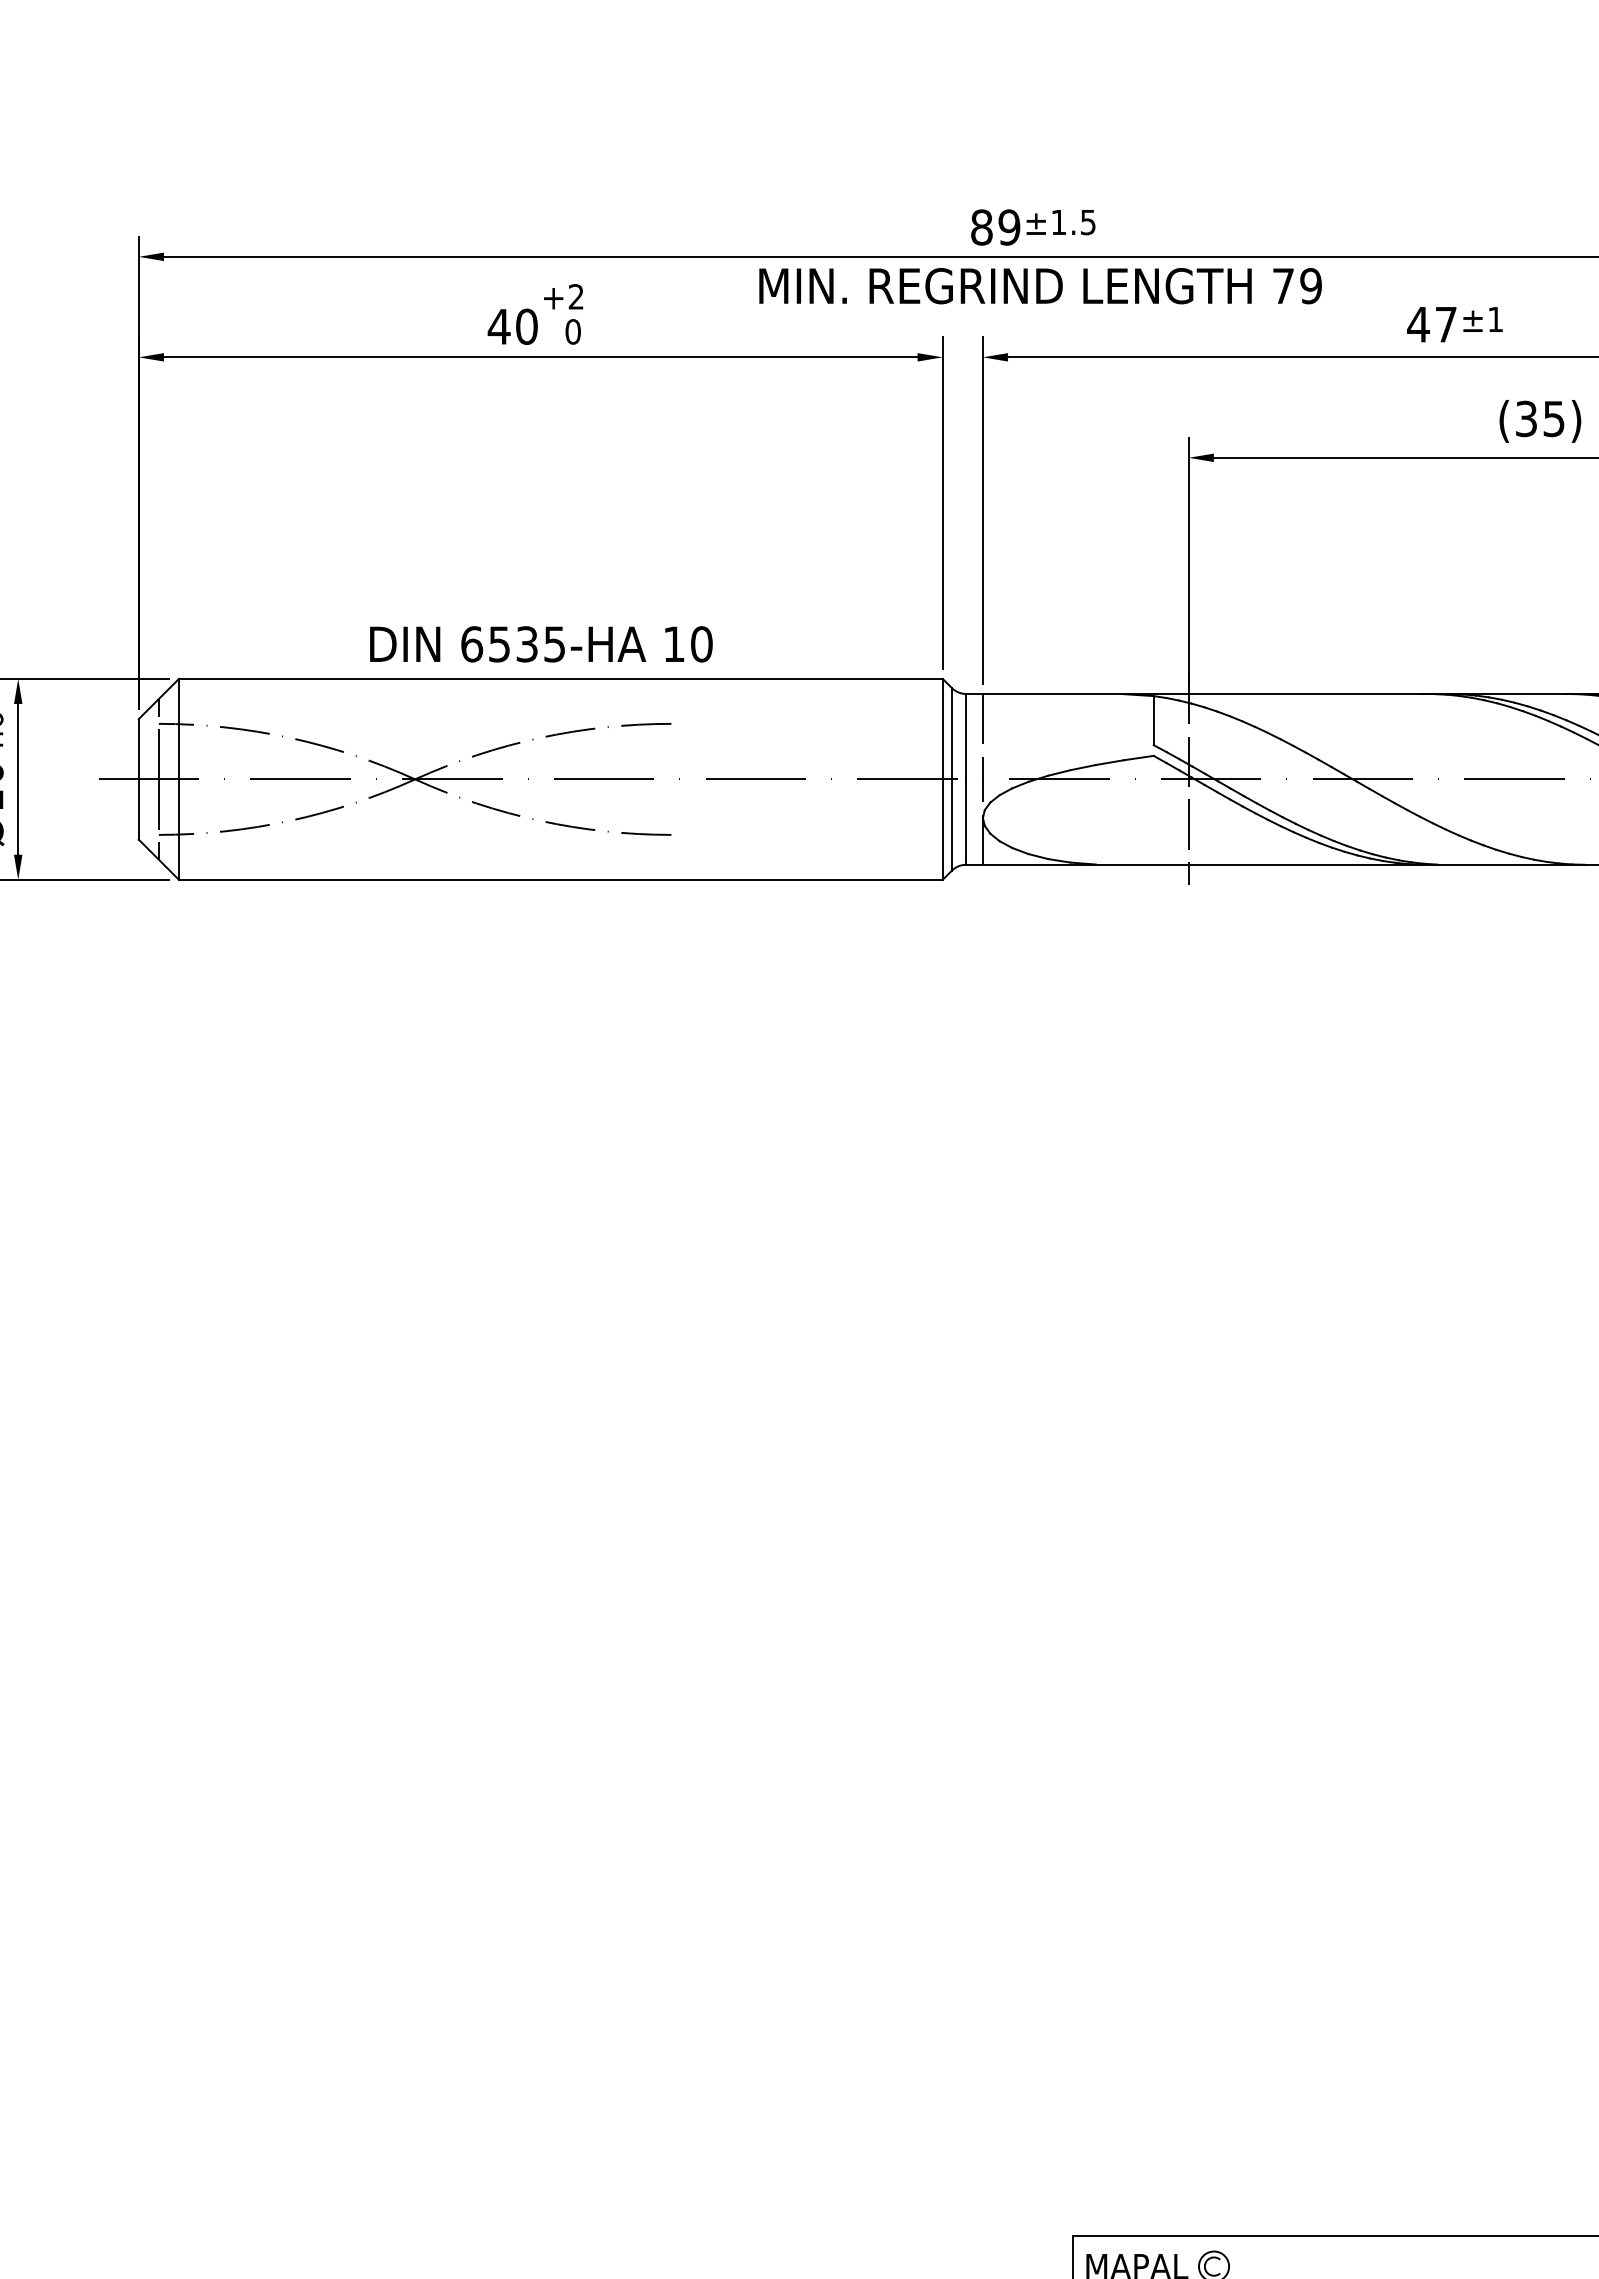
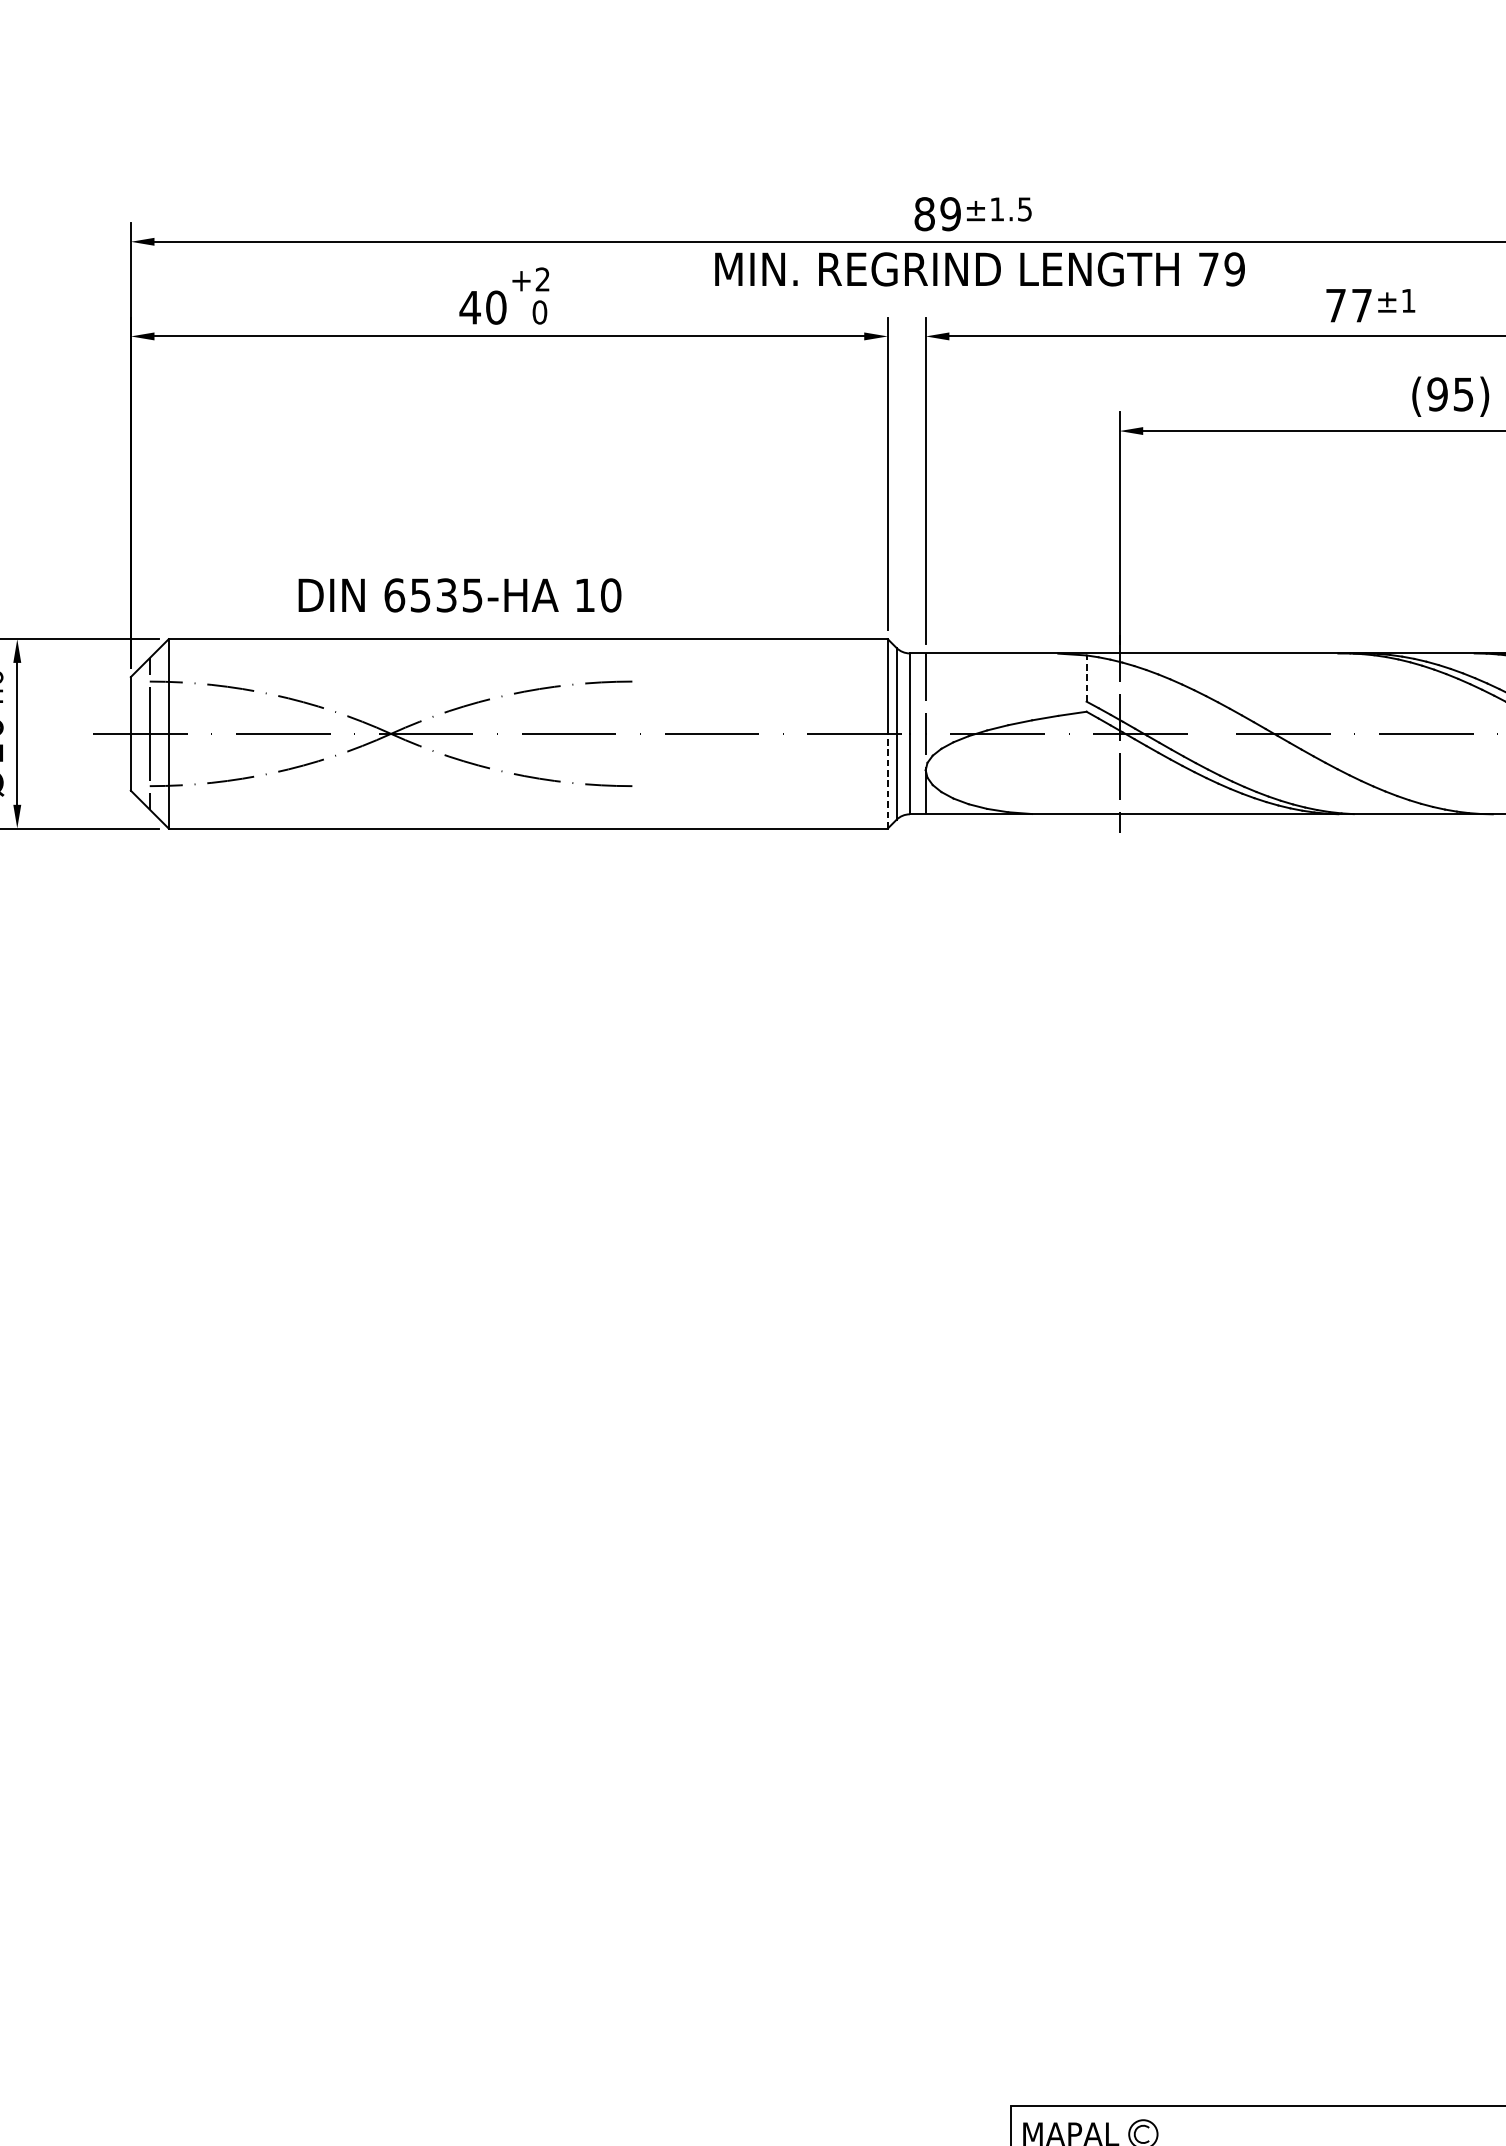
text: (1418, 324) -> (1335, 305), 47 -> 77
text: (1526, 418) -> (1437, 394), (35) -> (95)
text: (541, 644) -> (460, 595), moved
line: (1153, 720) -> (1086, 678), solid -> dashed
line: (942, 829) -> (887, 781), solid -> dashed

